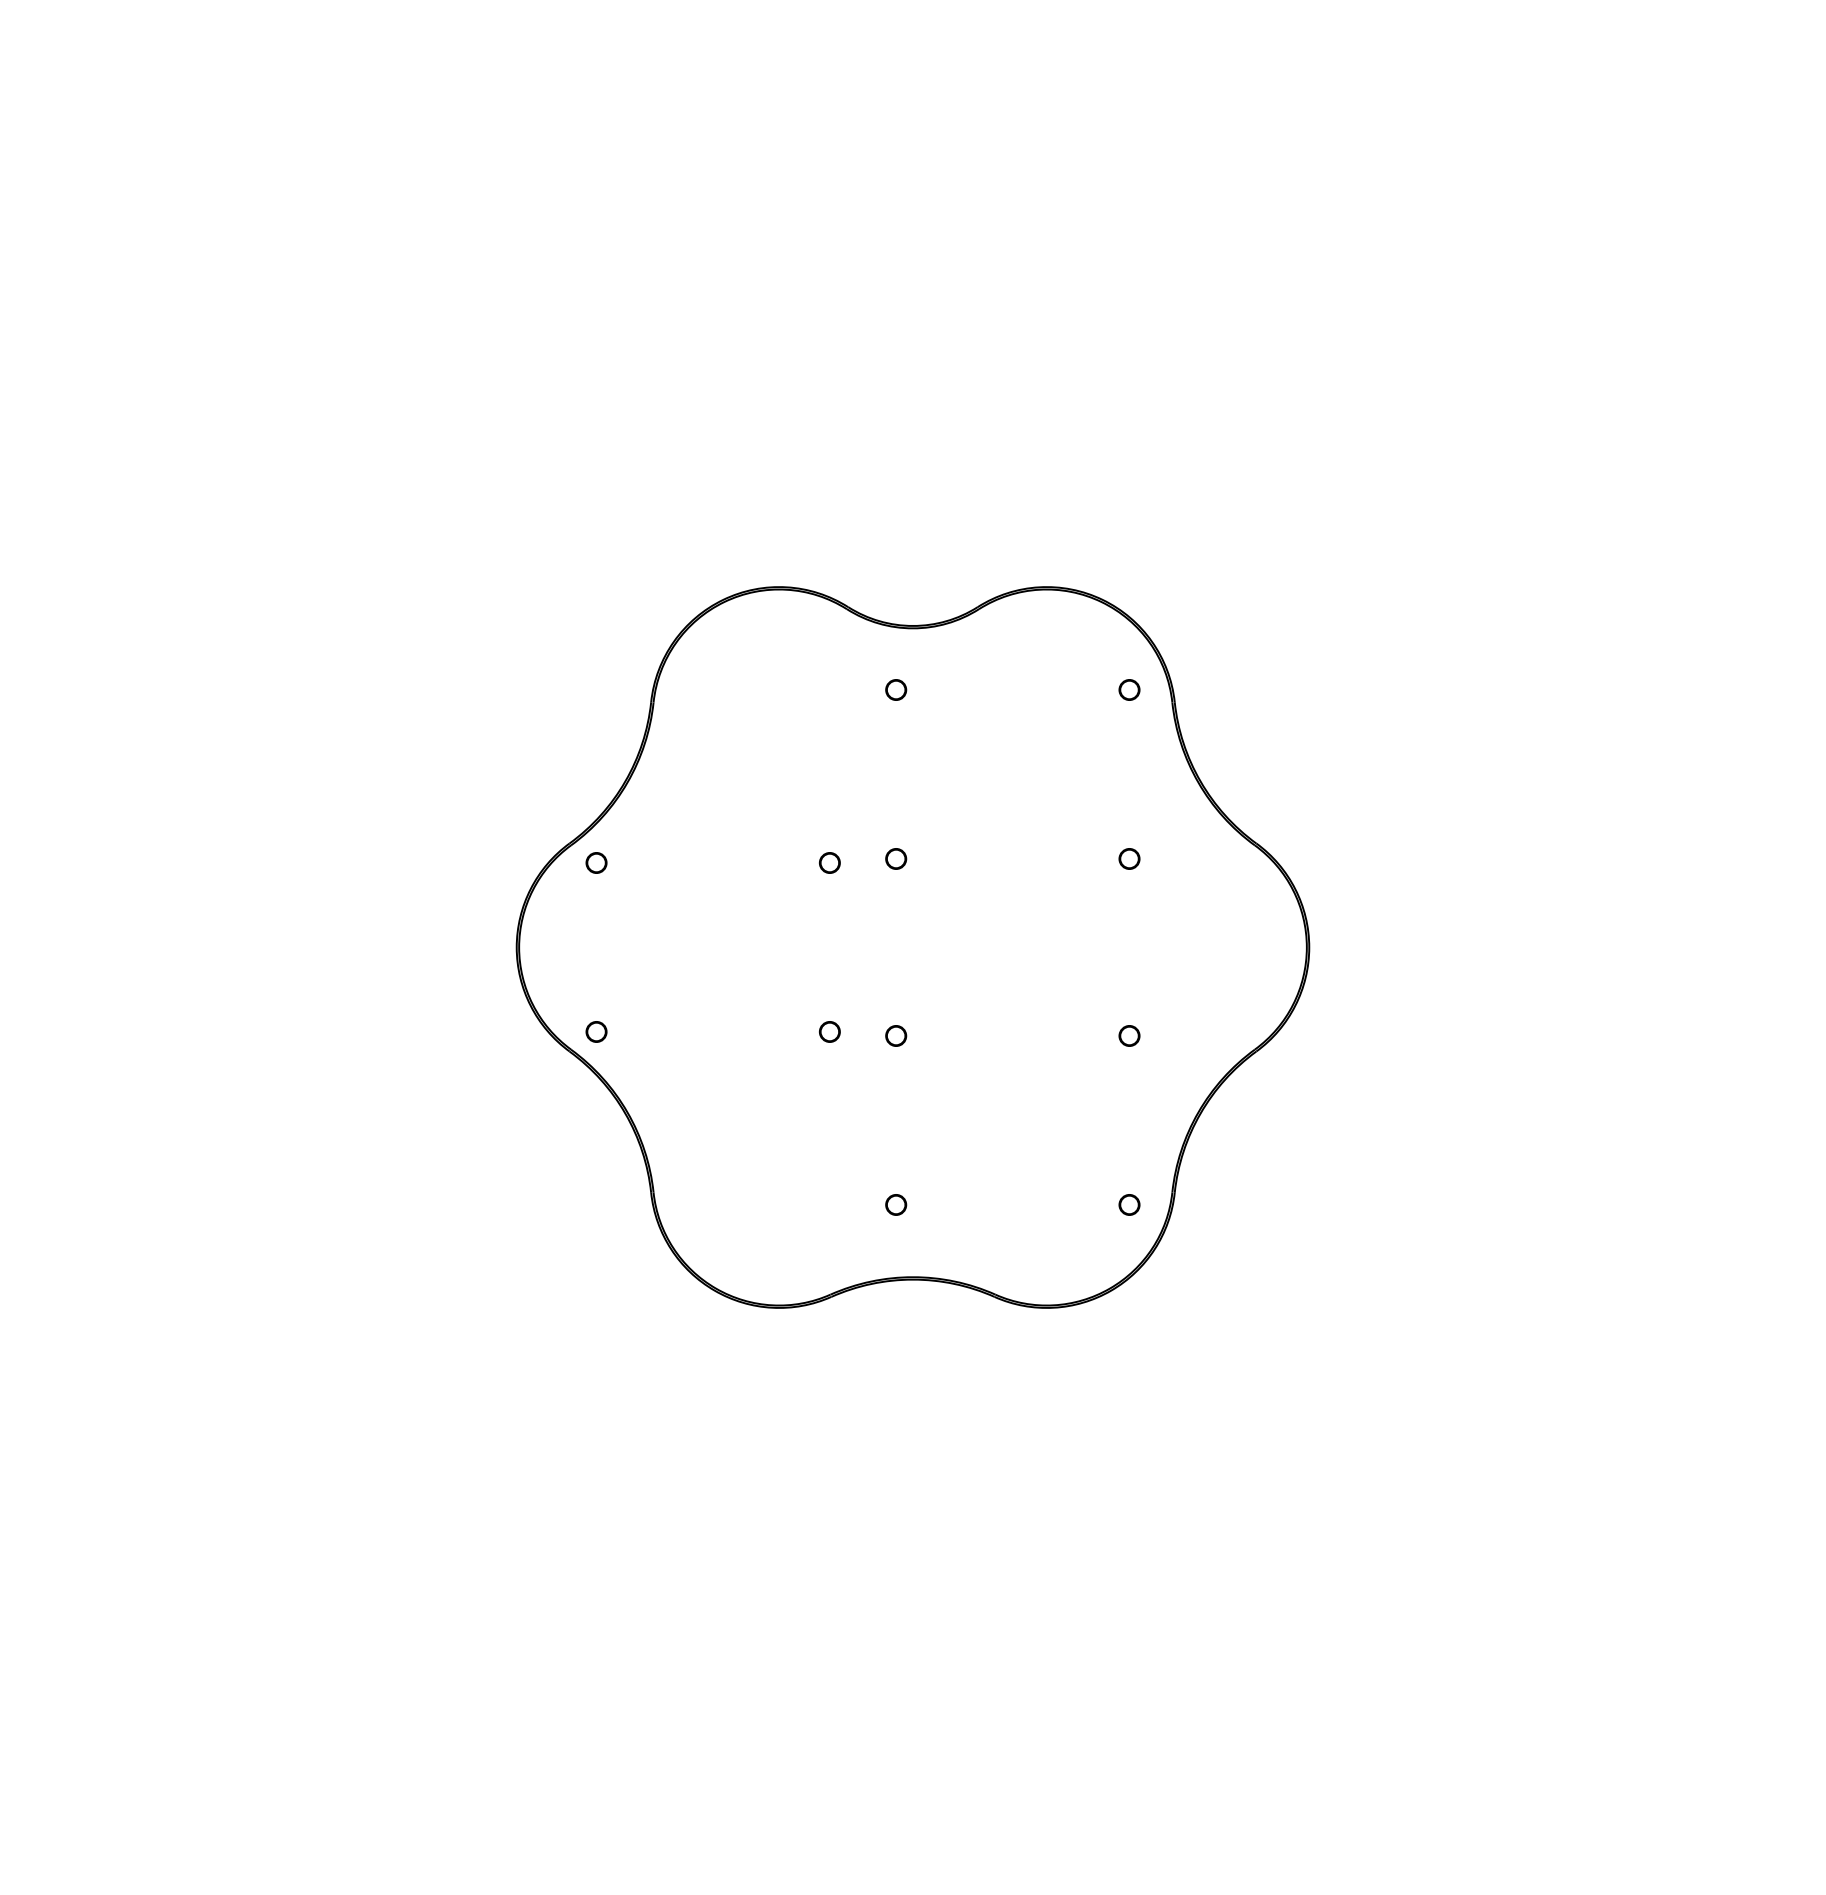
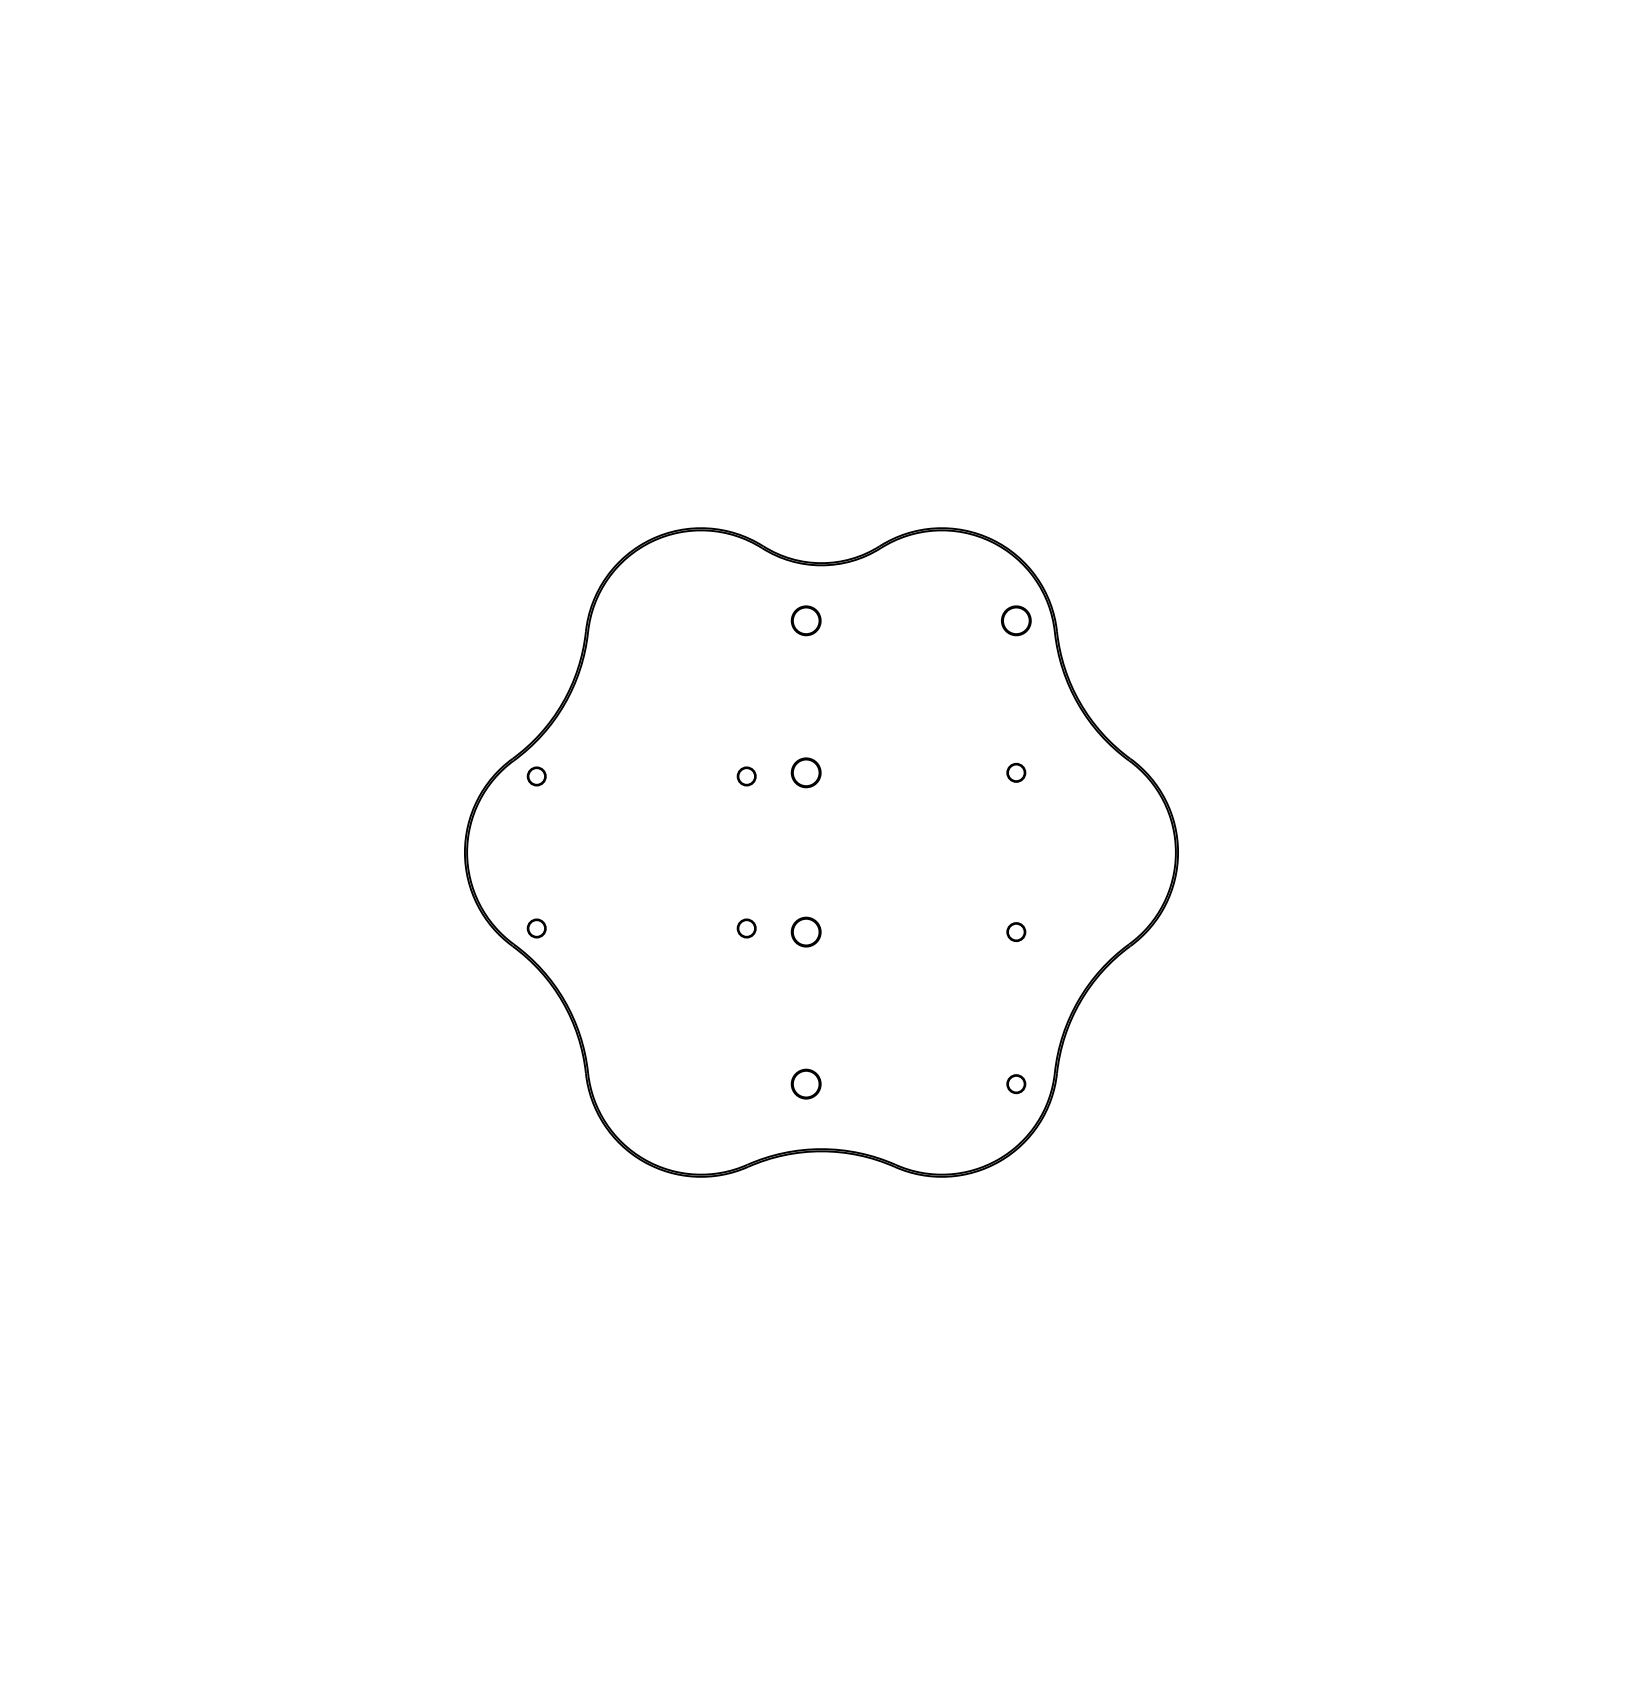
circle: (896, 689) -> (806, 620), size x1.6
circle: (1129, 689) -> (1016, 620), size x1.6
circle: (896, 858) -> (806, 772), size x1.6
circle: (896, 1035) -> (806, 931), size x1.6
circle: (896, 1204) -> (806, 1083), size x1.6

